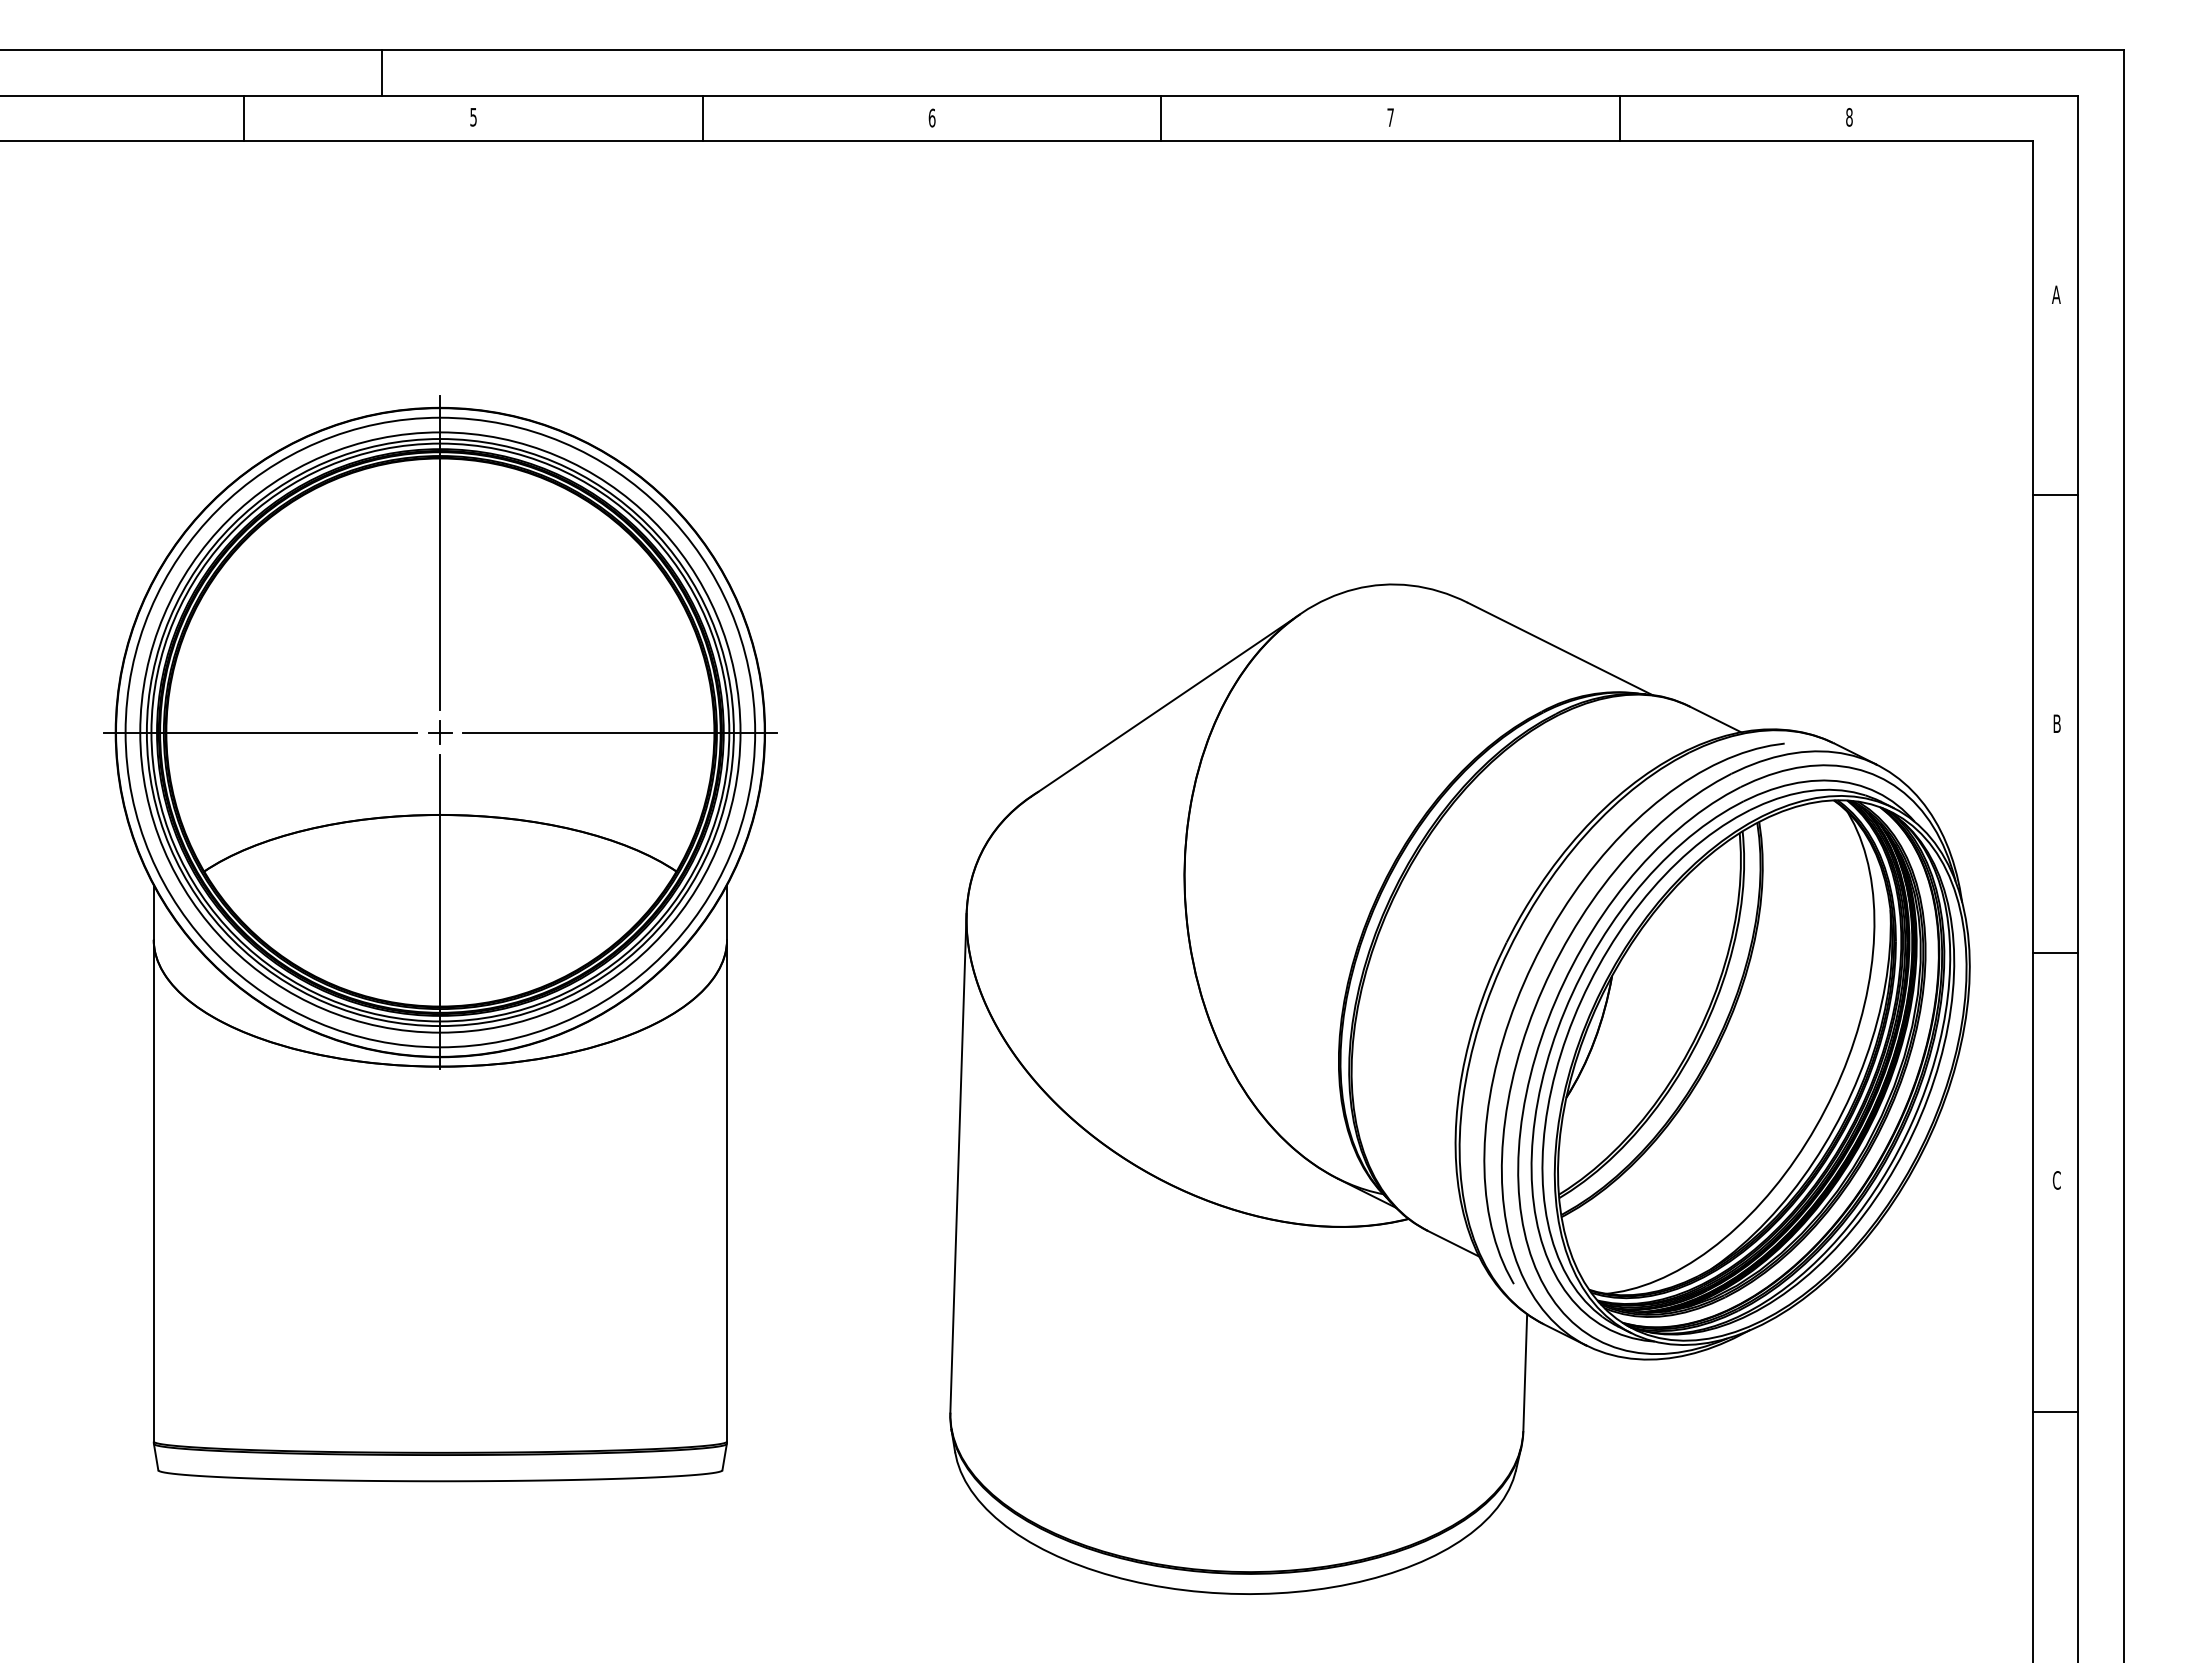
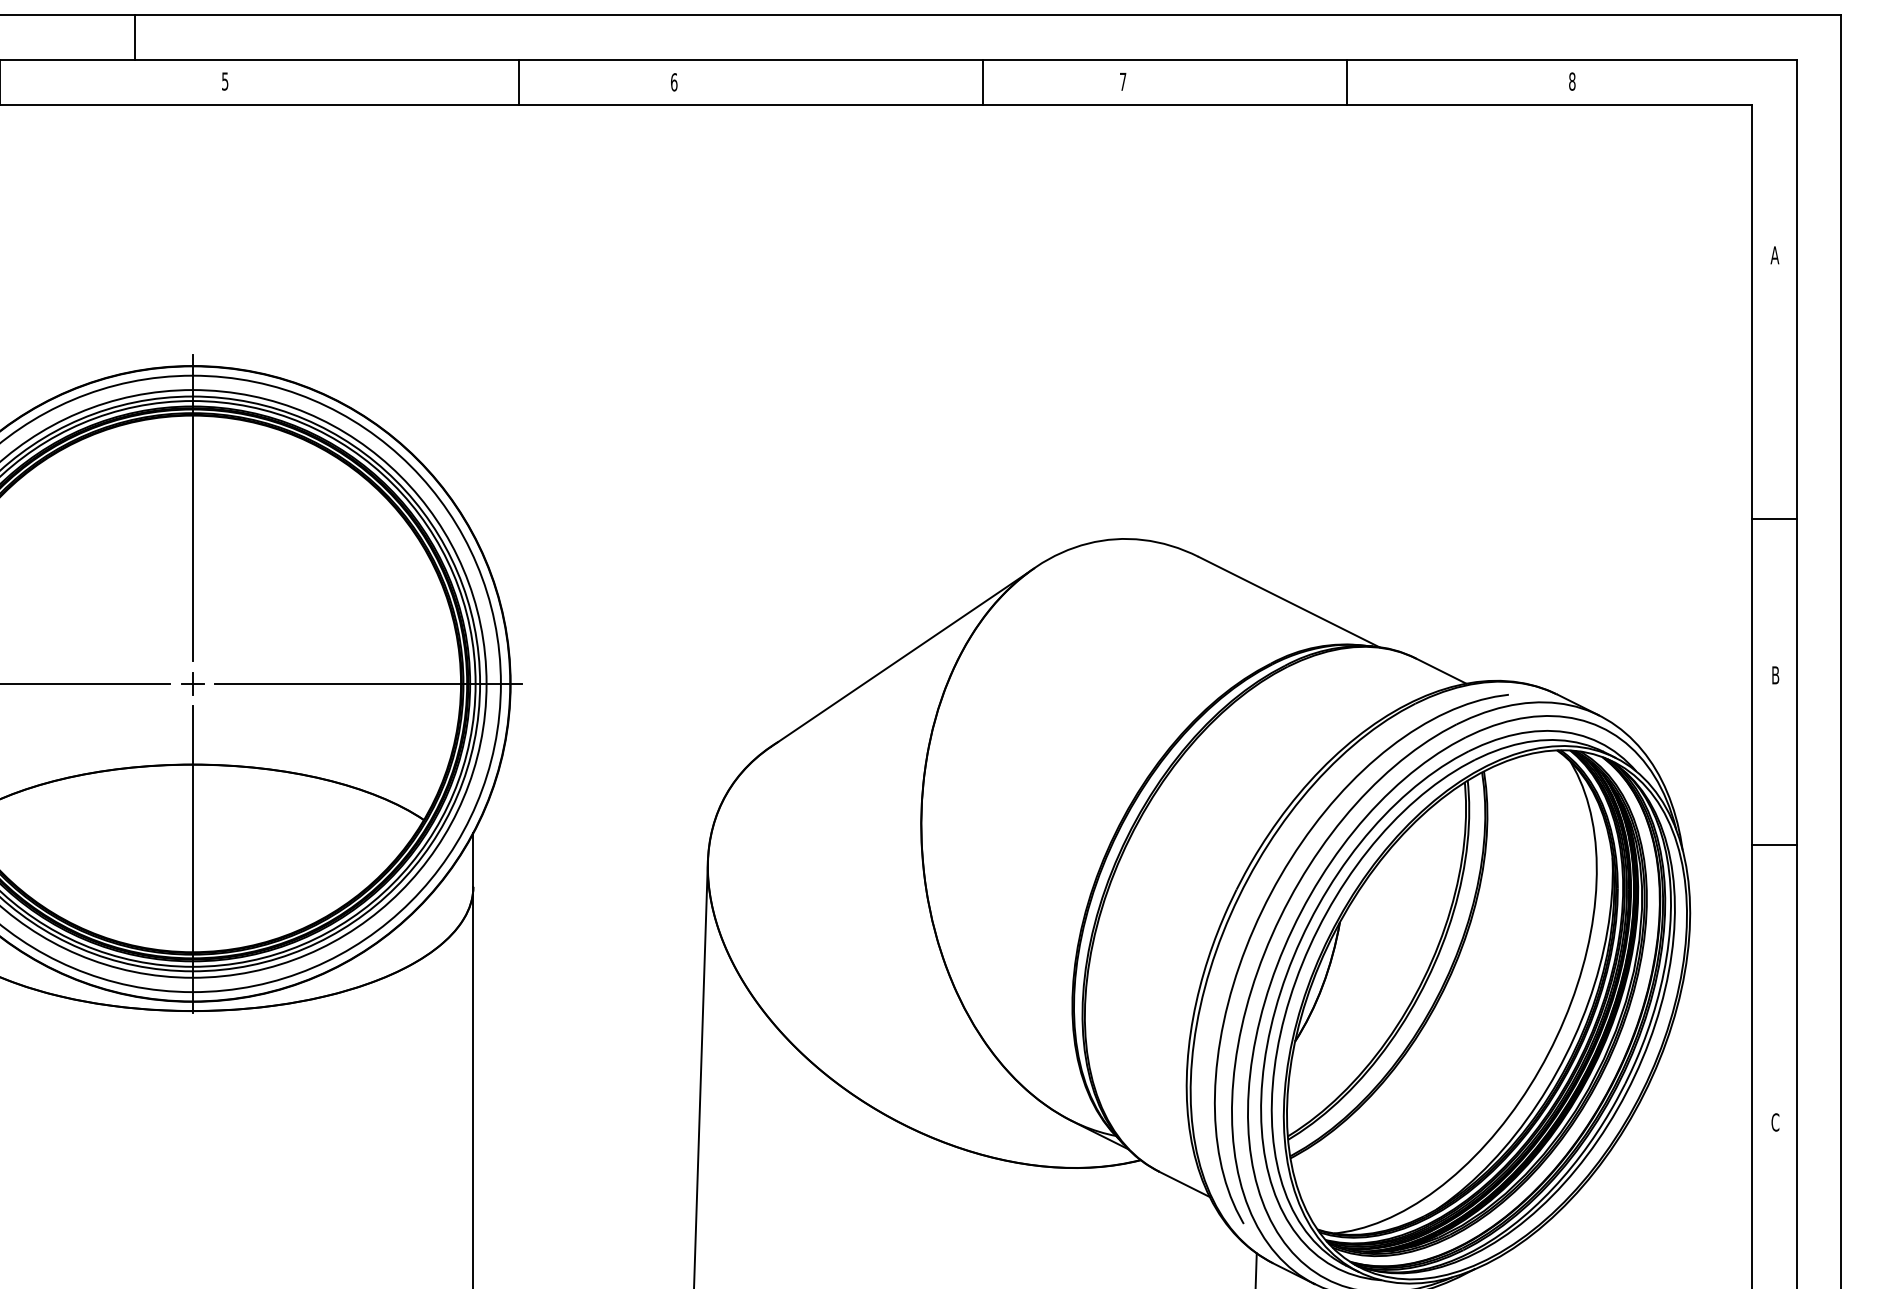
line: (702, 118) -> (518, 82), moved
line: (1161, 118) -> (982, 82), moved
line: (2055, 494) -> (1774, 518), moved
line: (2055, 953) -> (1774, 845), moved

